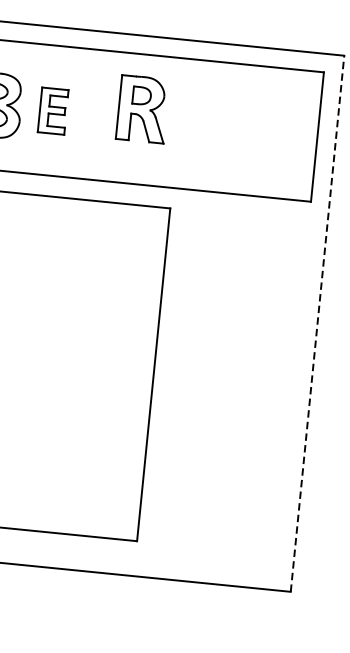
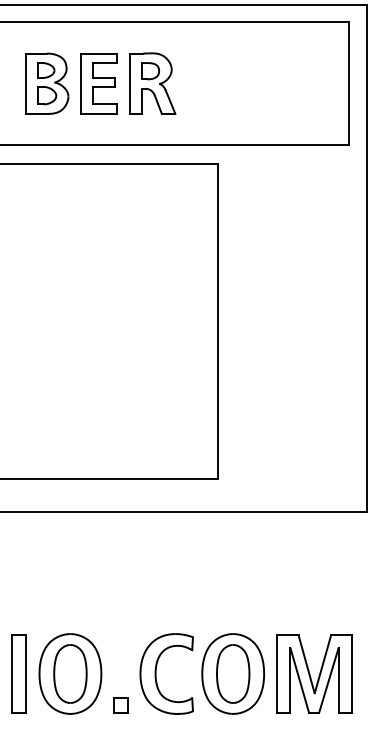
part: (142, 109) -> (152, 83), moved
part: (52, 110) -> (98, 83), size x1.43
line: (317, 323) -> (366, 258), dashed -> solid

